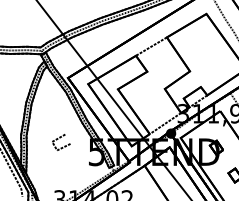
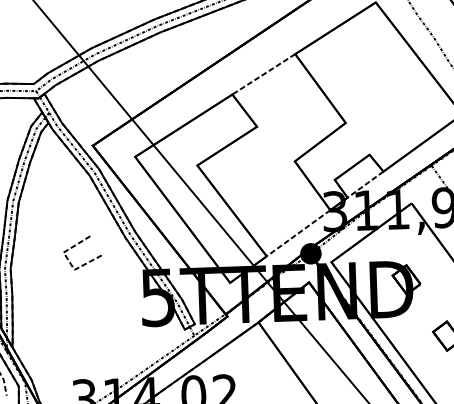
line: (60, 138) -> (80, 244), moved

